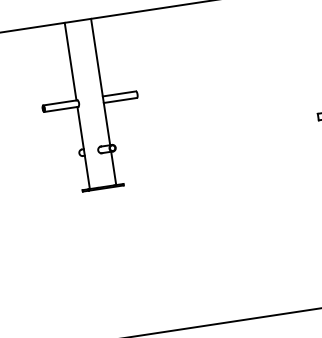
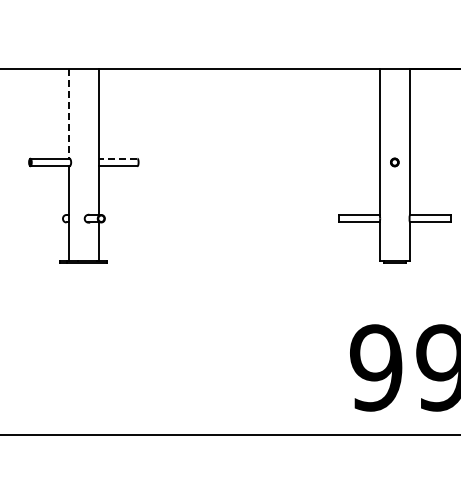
line: (70, 61) -> (68, 113), solid -> dashed
line: (118, 93) -> (117, 158), solid -> dashed

